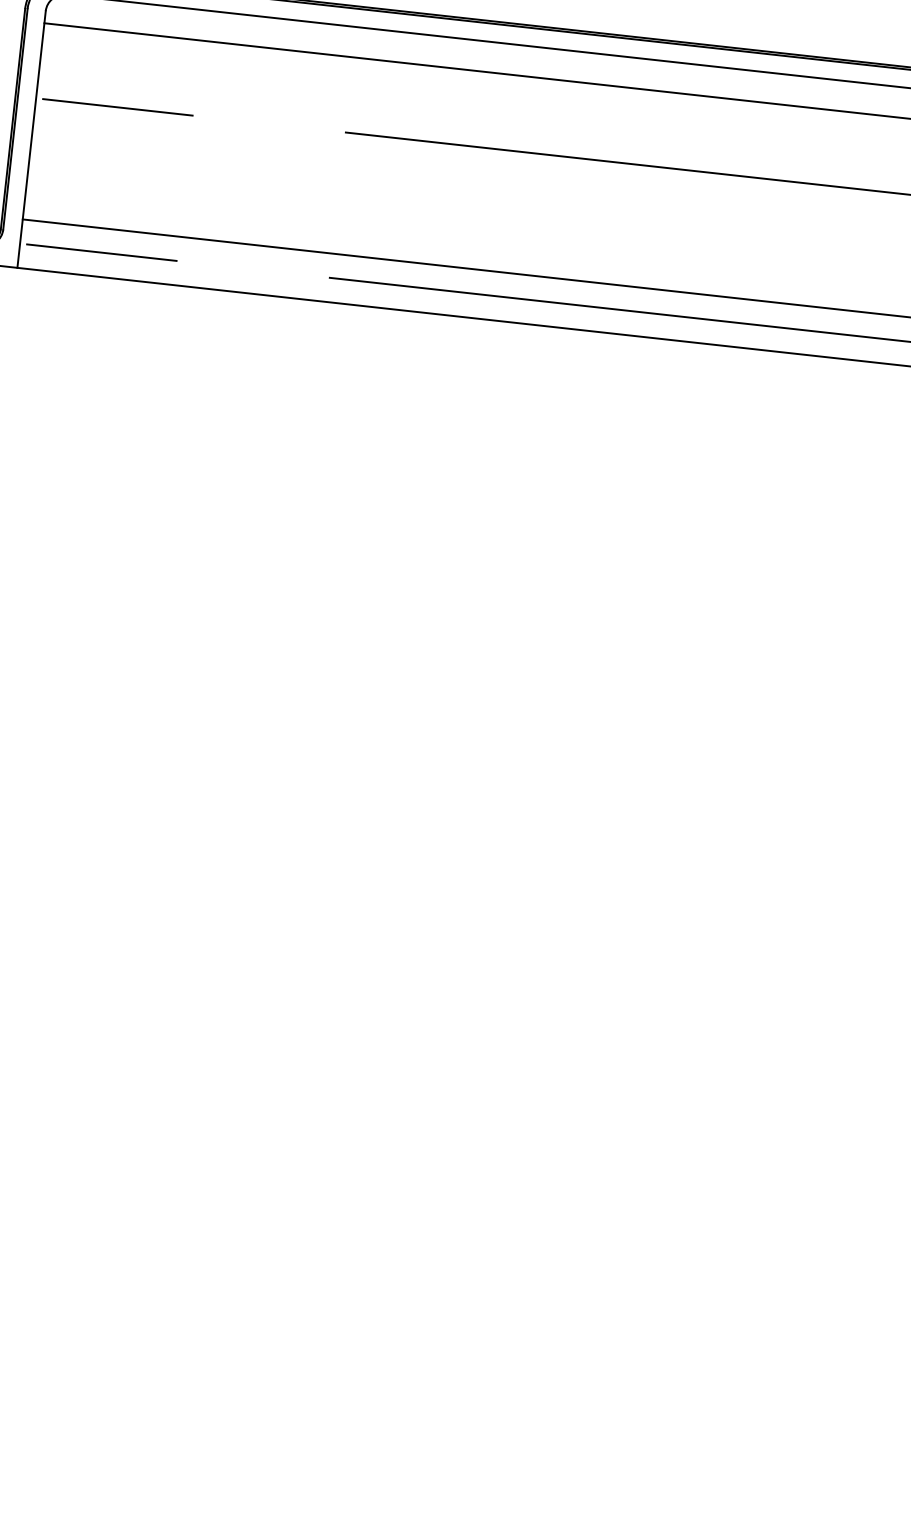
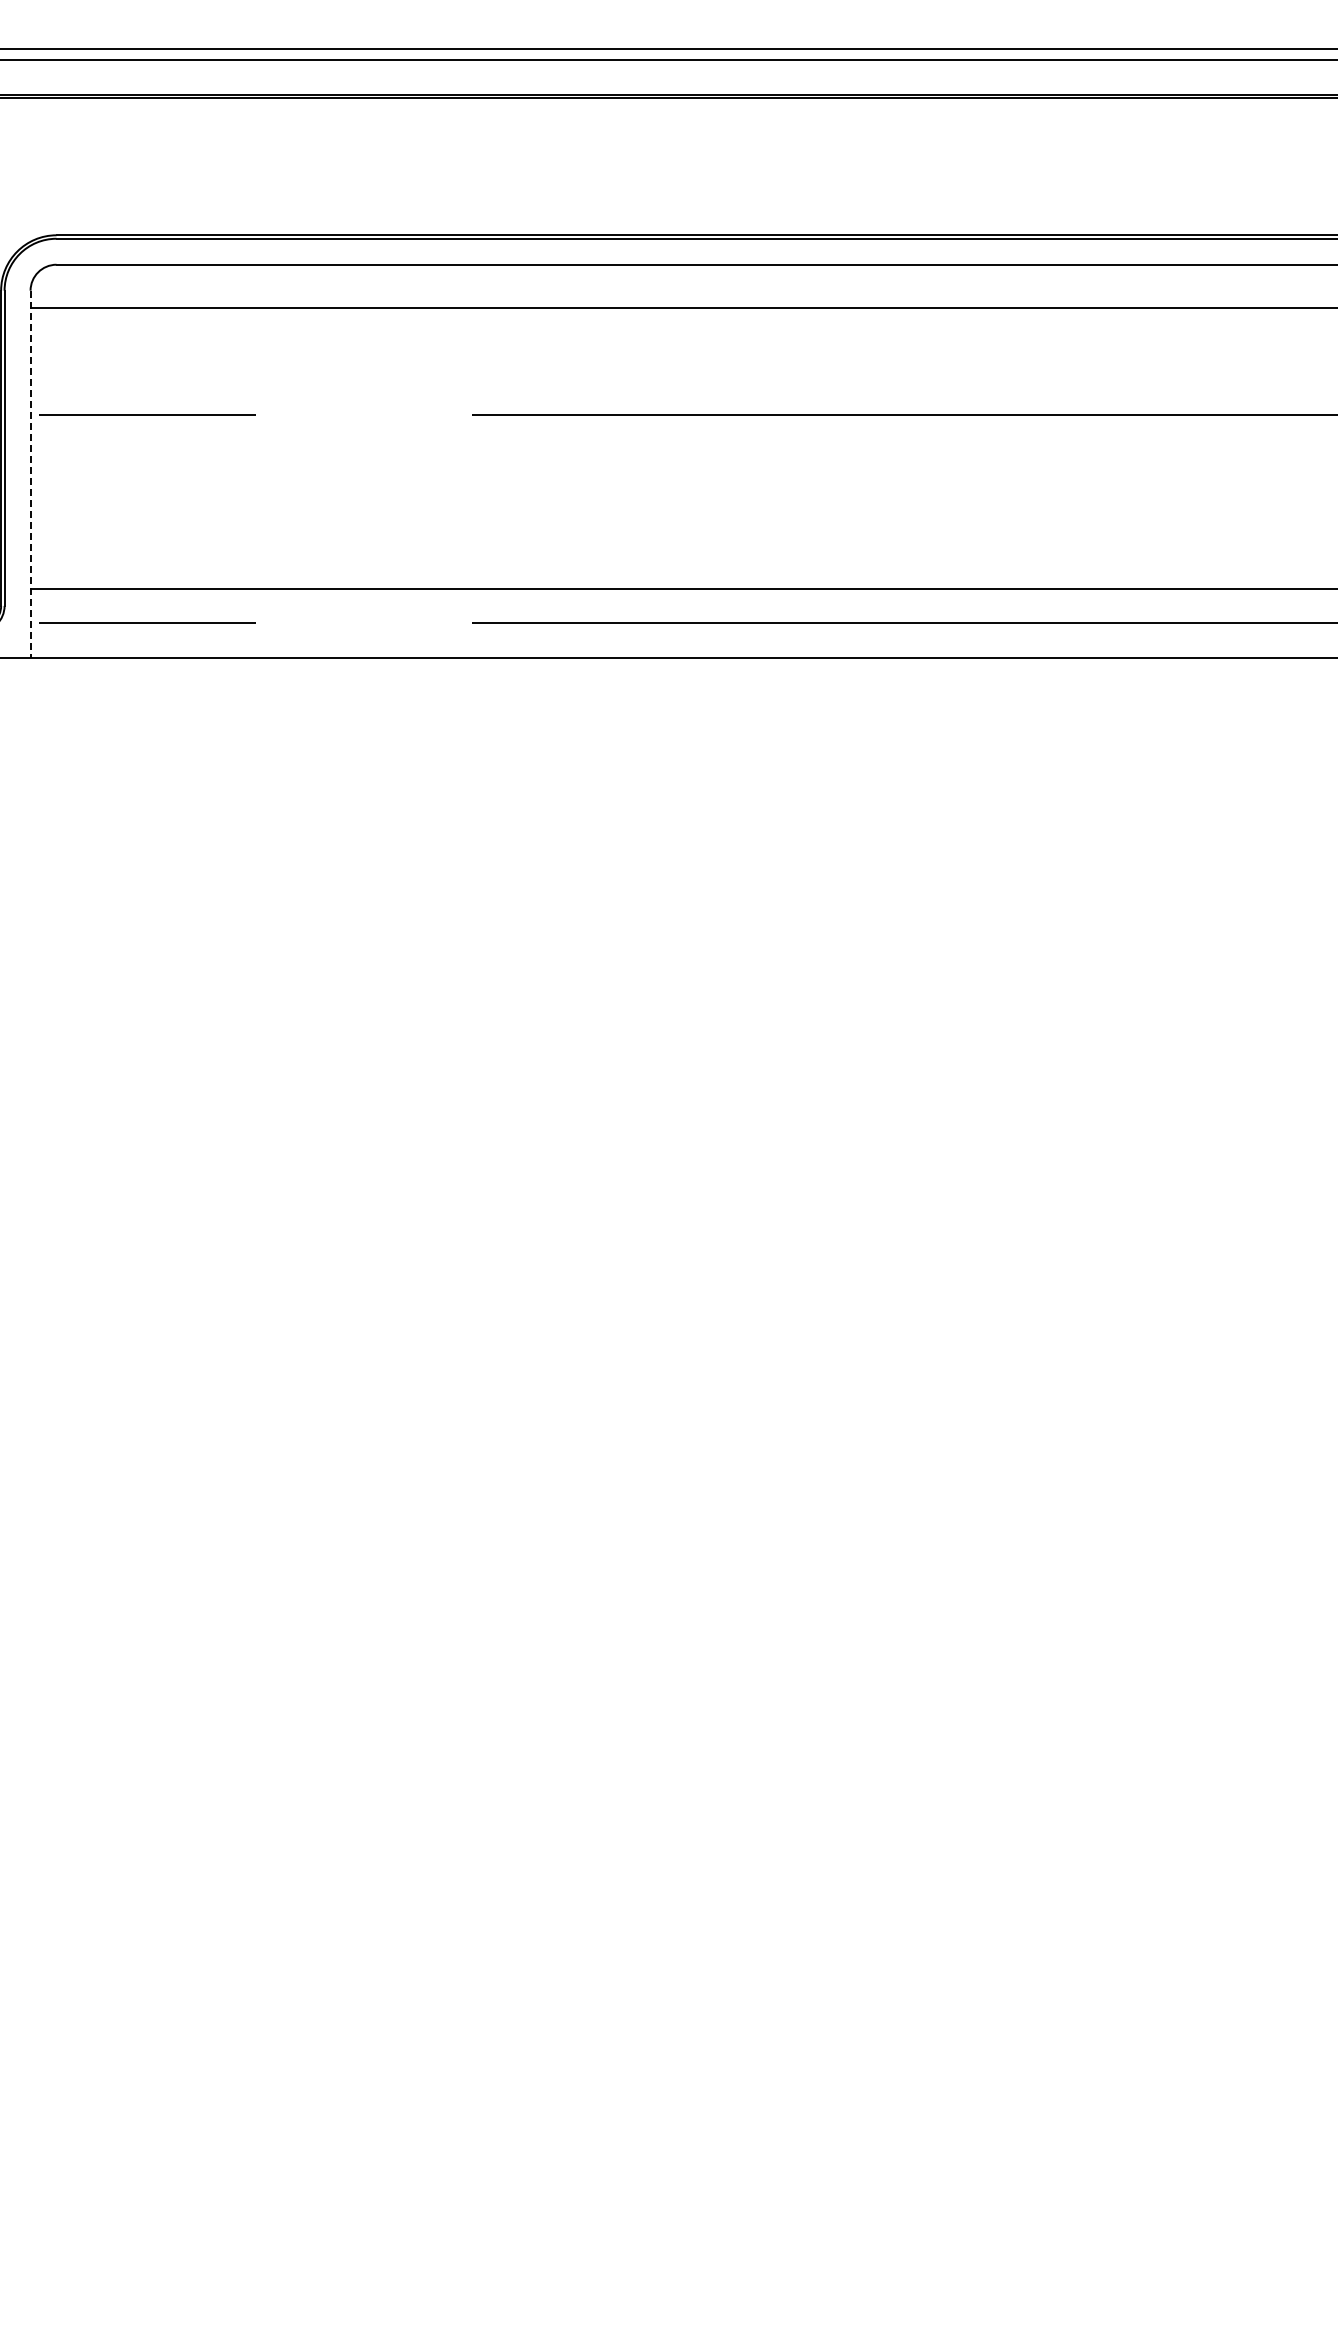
line: (31, 139) -> (30, 474), solid -> dashed

